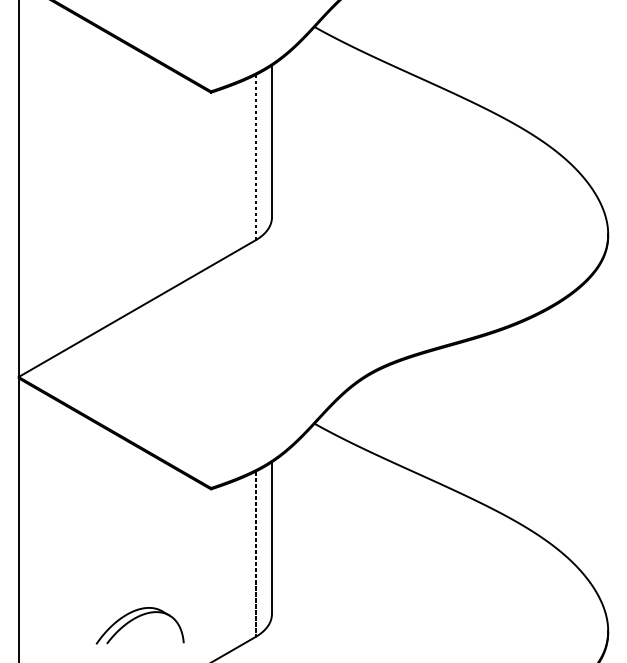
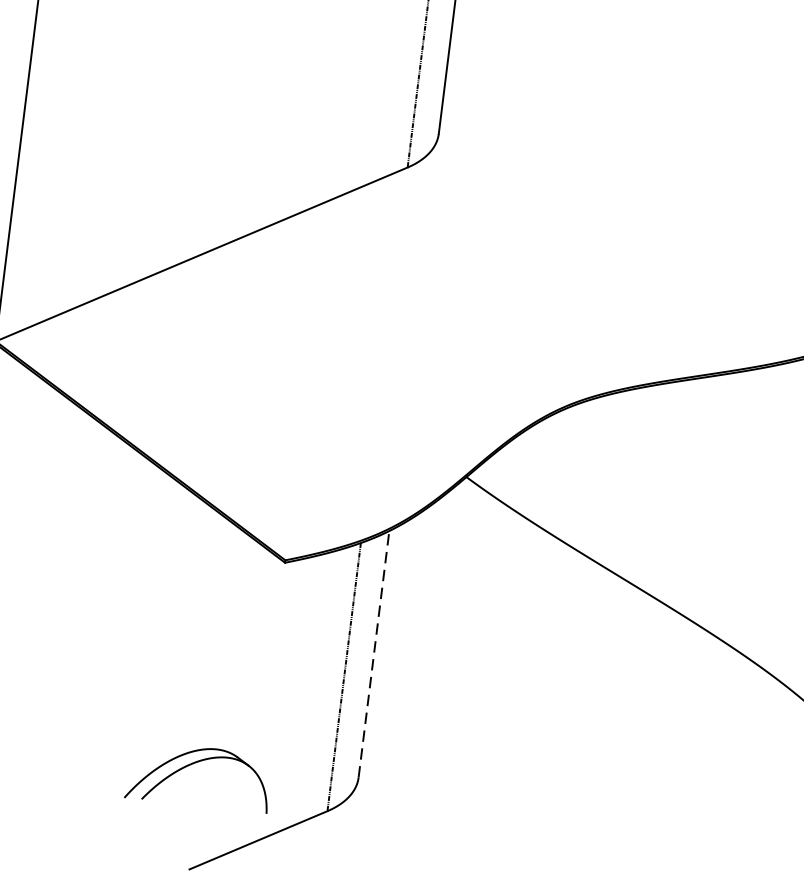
line: (271, 538) -> (373, 654), solid -> dashed
part: (135, 619) -> (192, 765), moved

